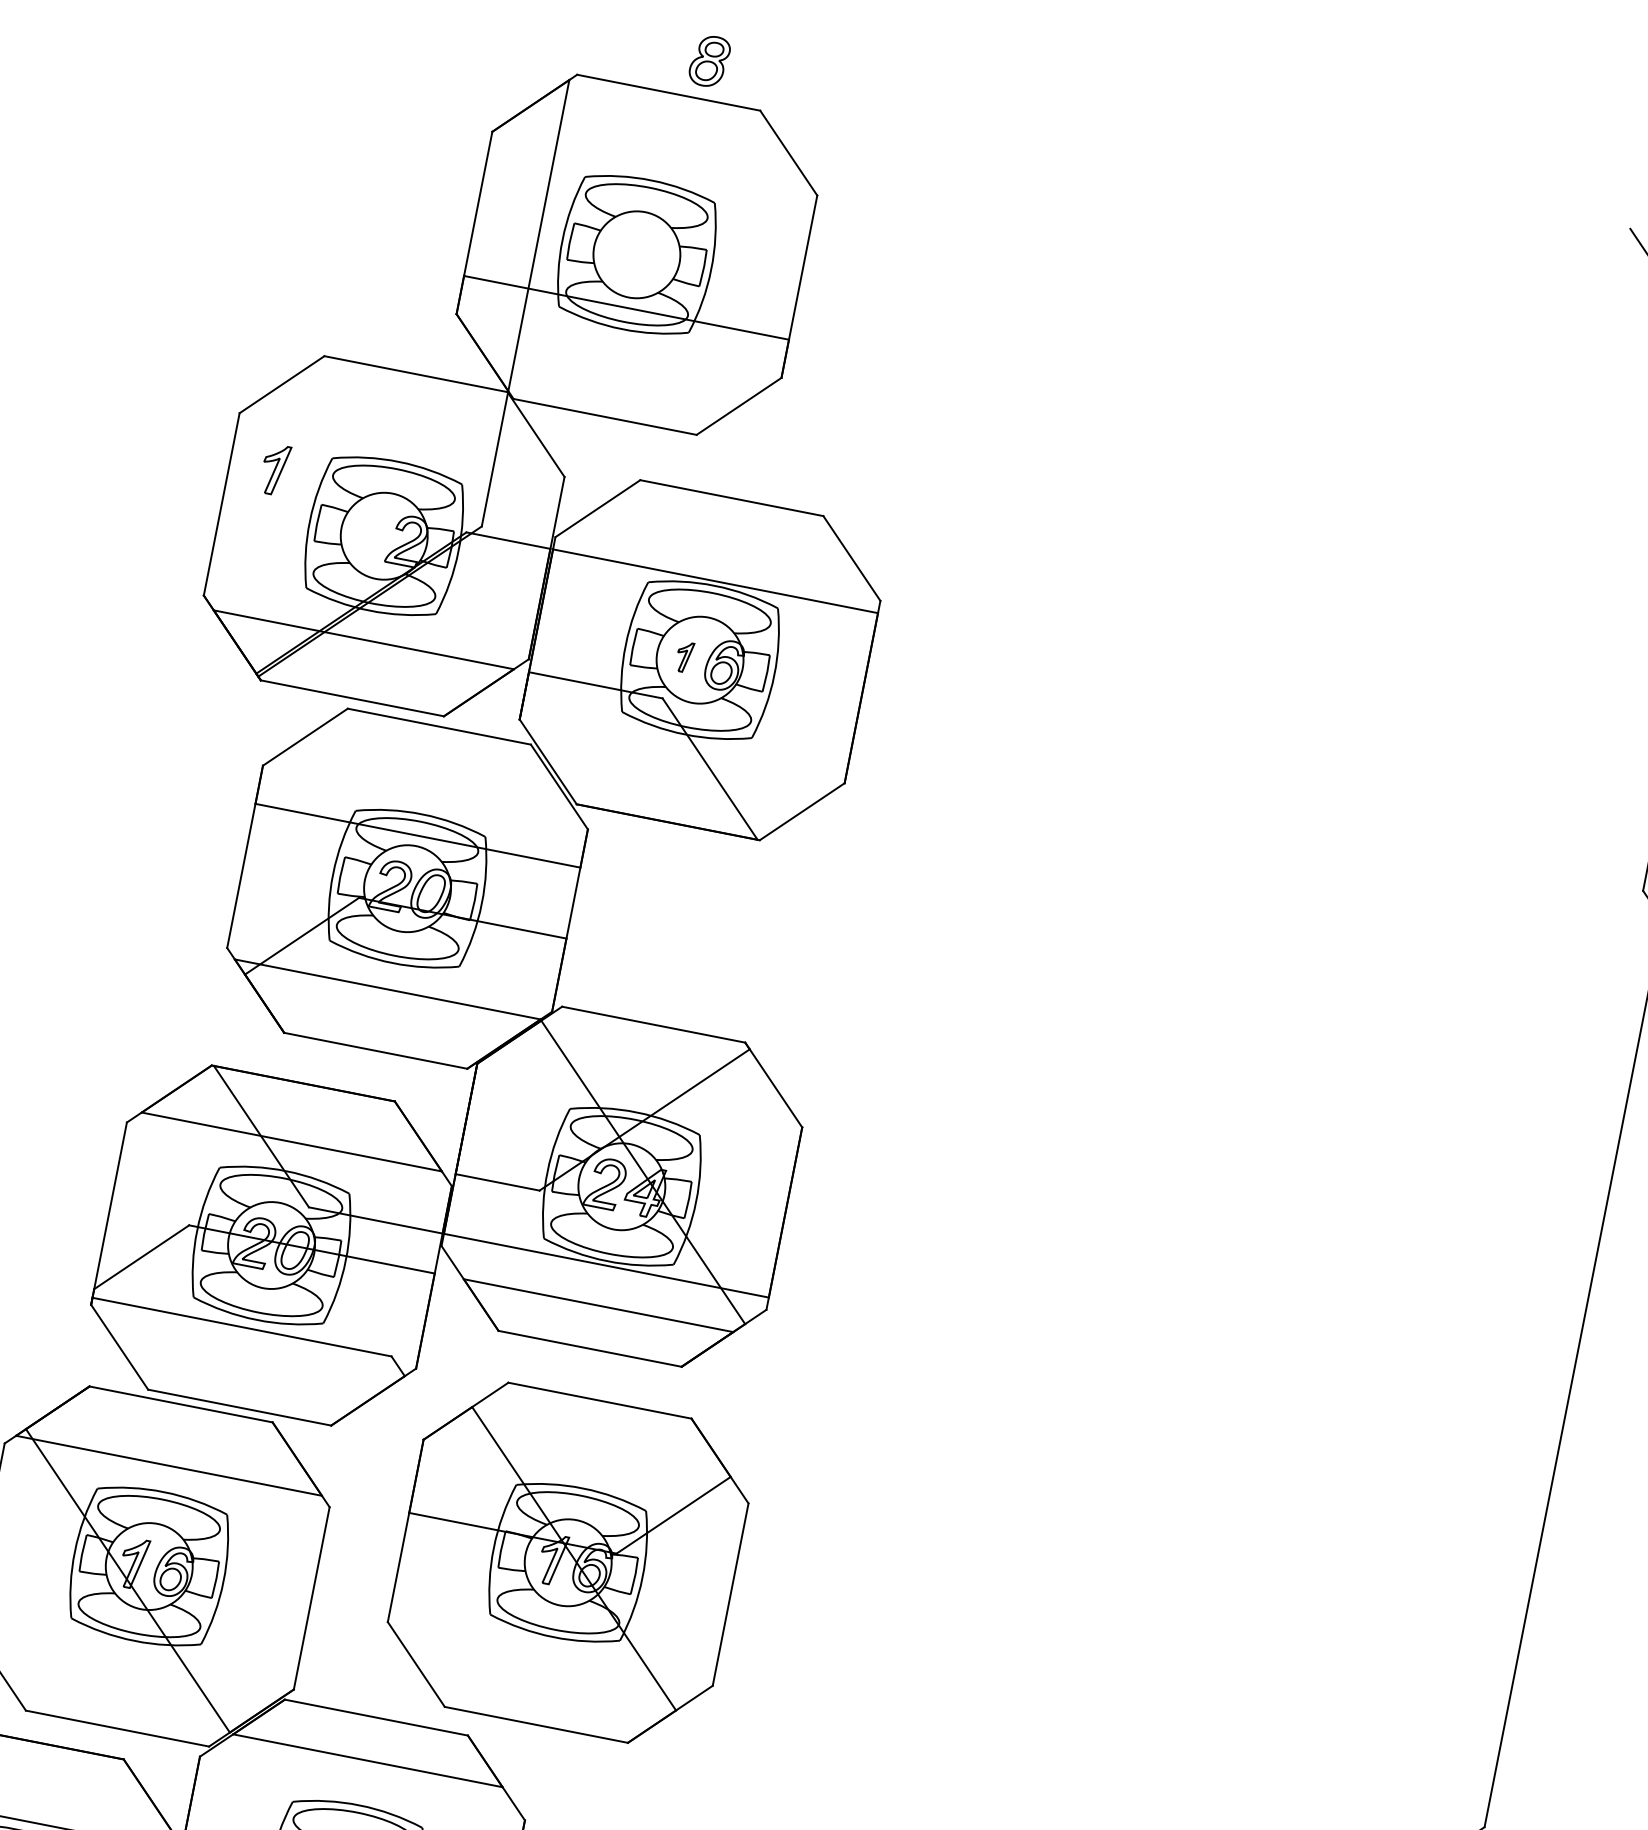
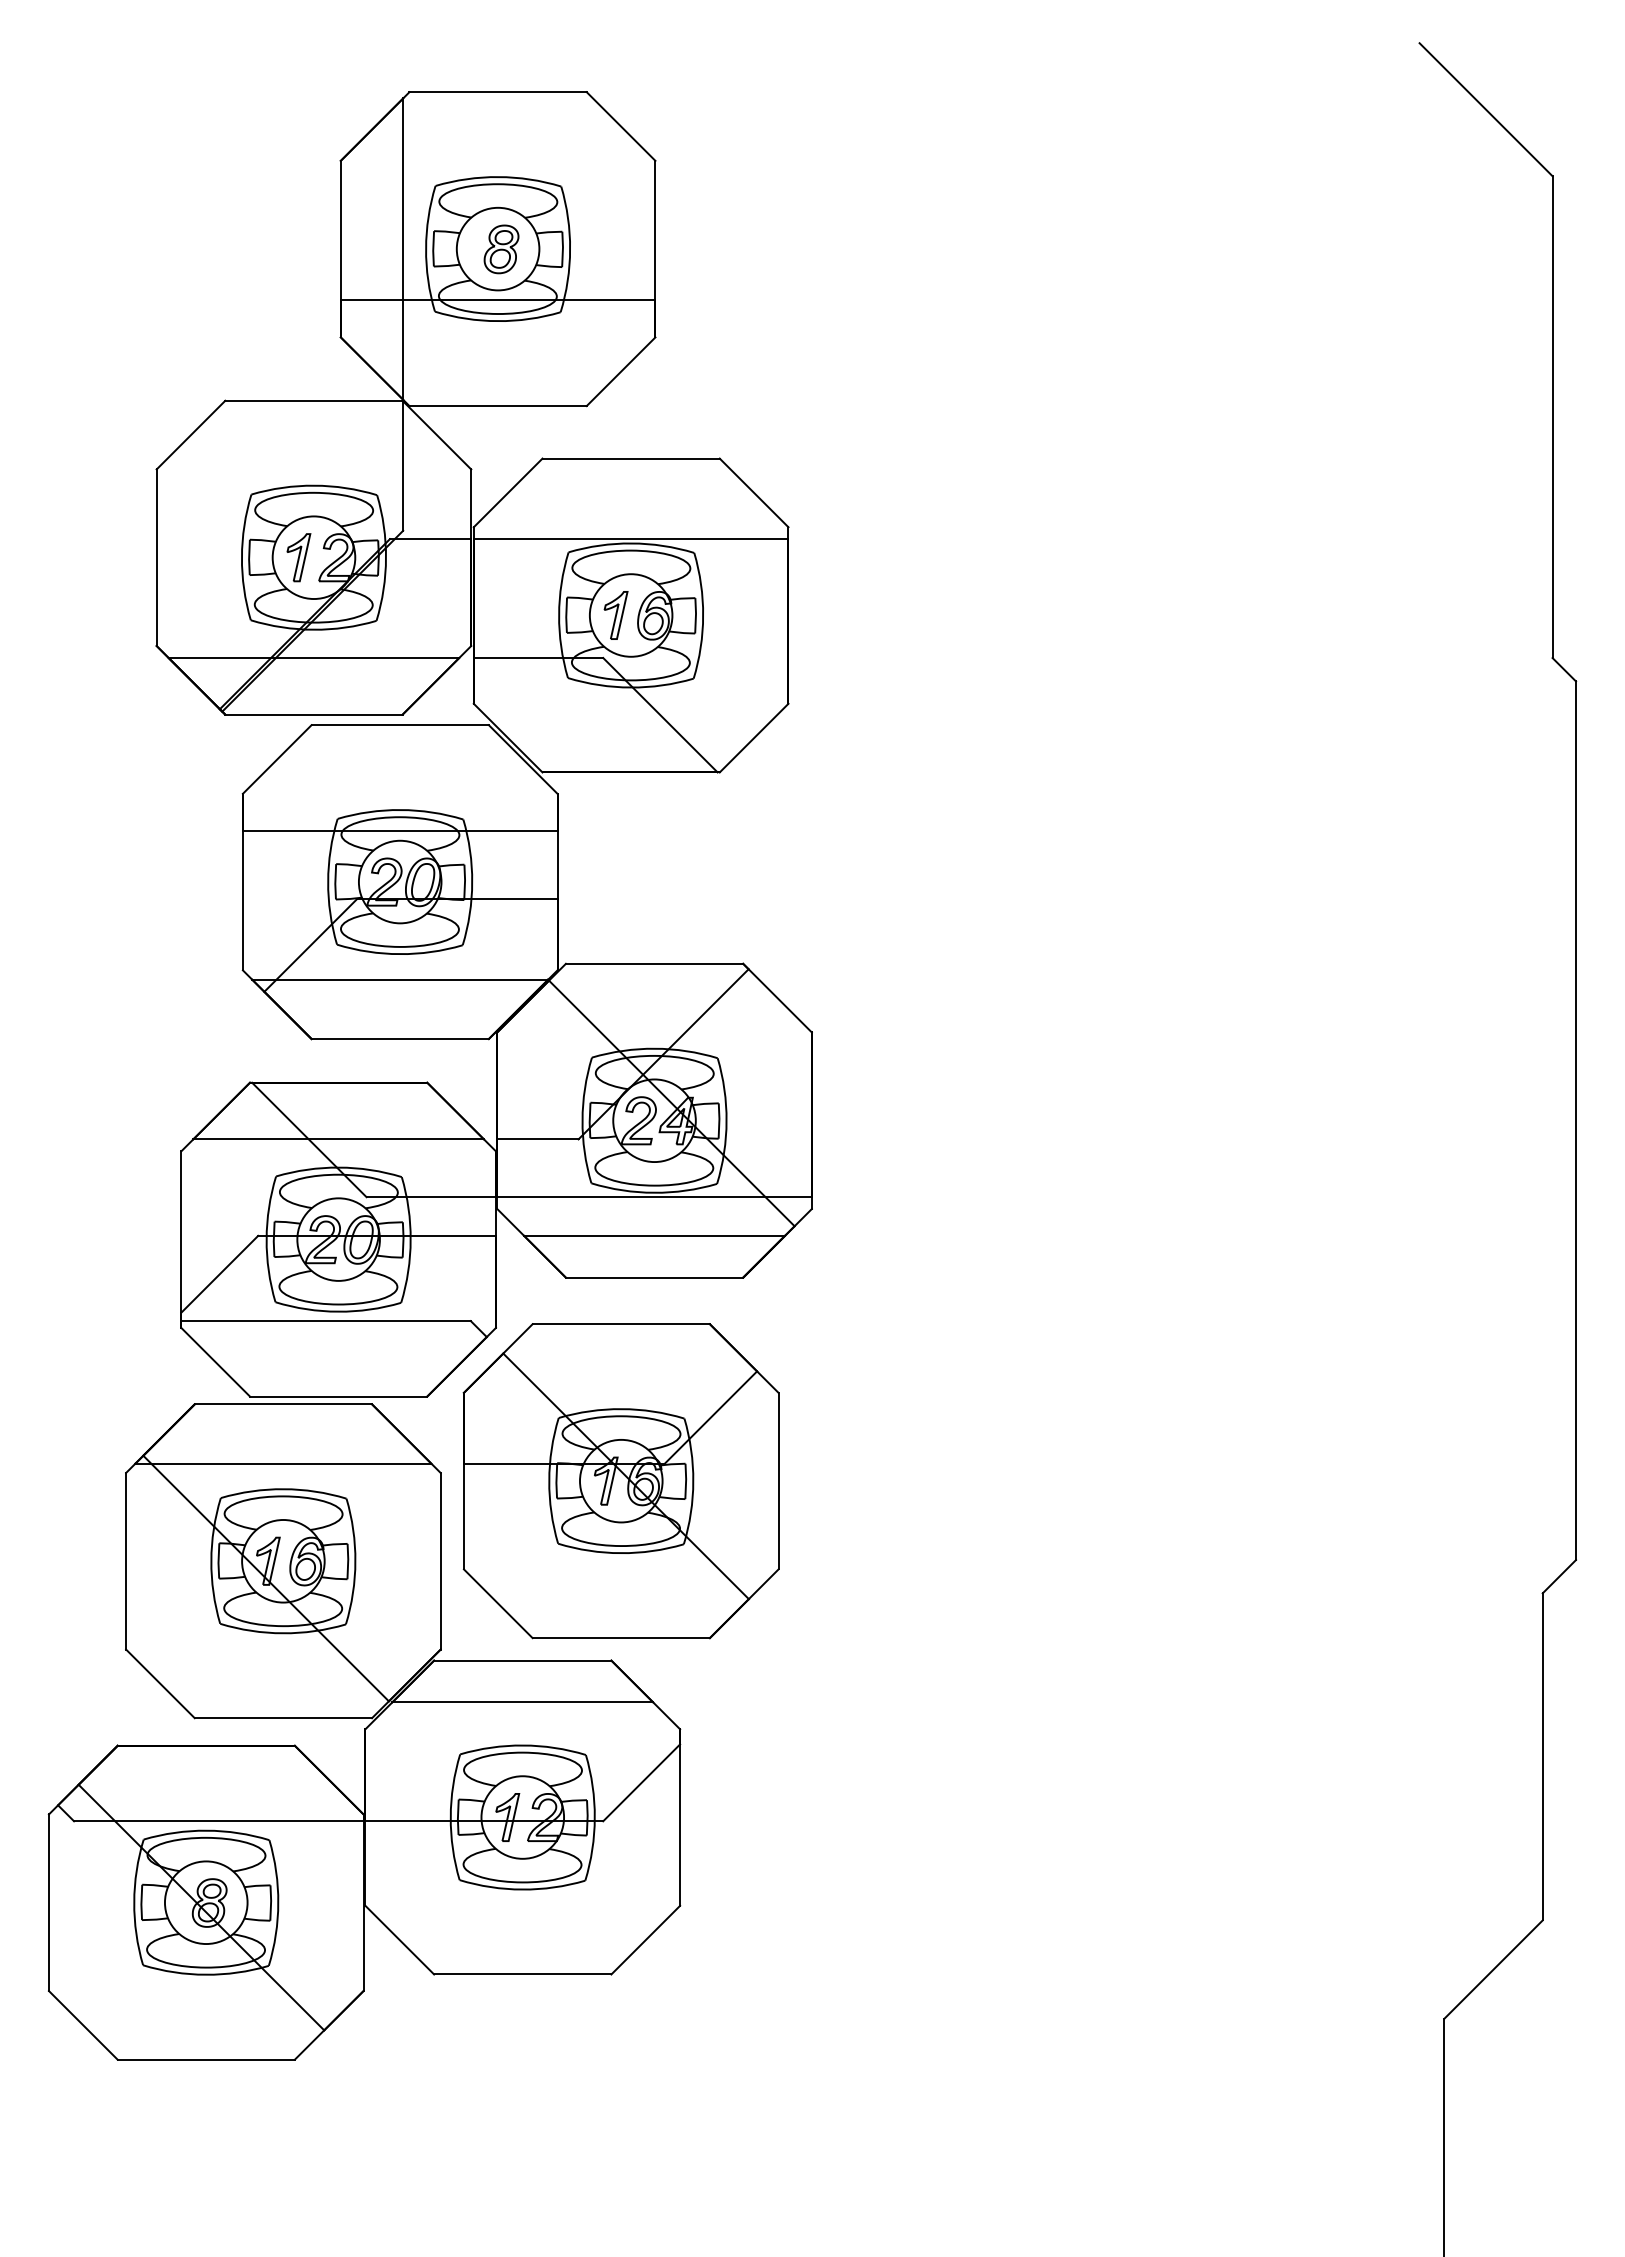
part: (709, 61) -> (501, 249), moved
part: (274, 469) -> (298, 557), moved
part: (683, 657) -> (615, 615), size x1.67
part: (567, 1562) -> (620, 1481), moved

